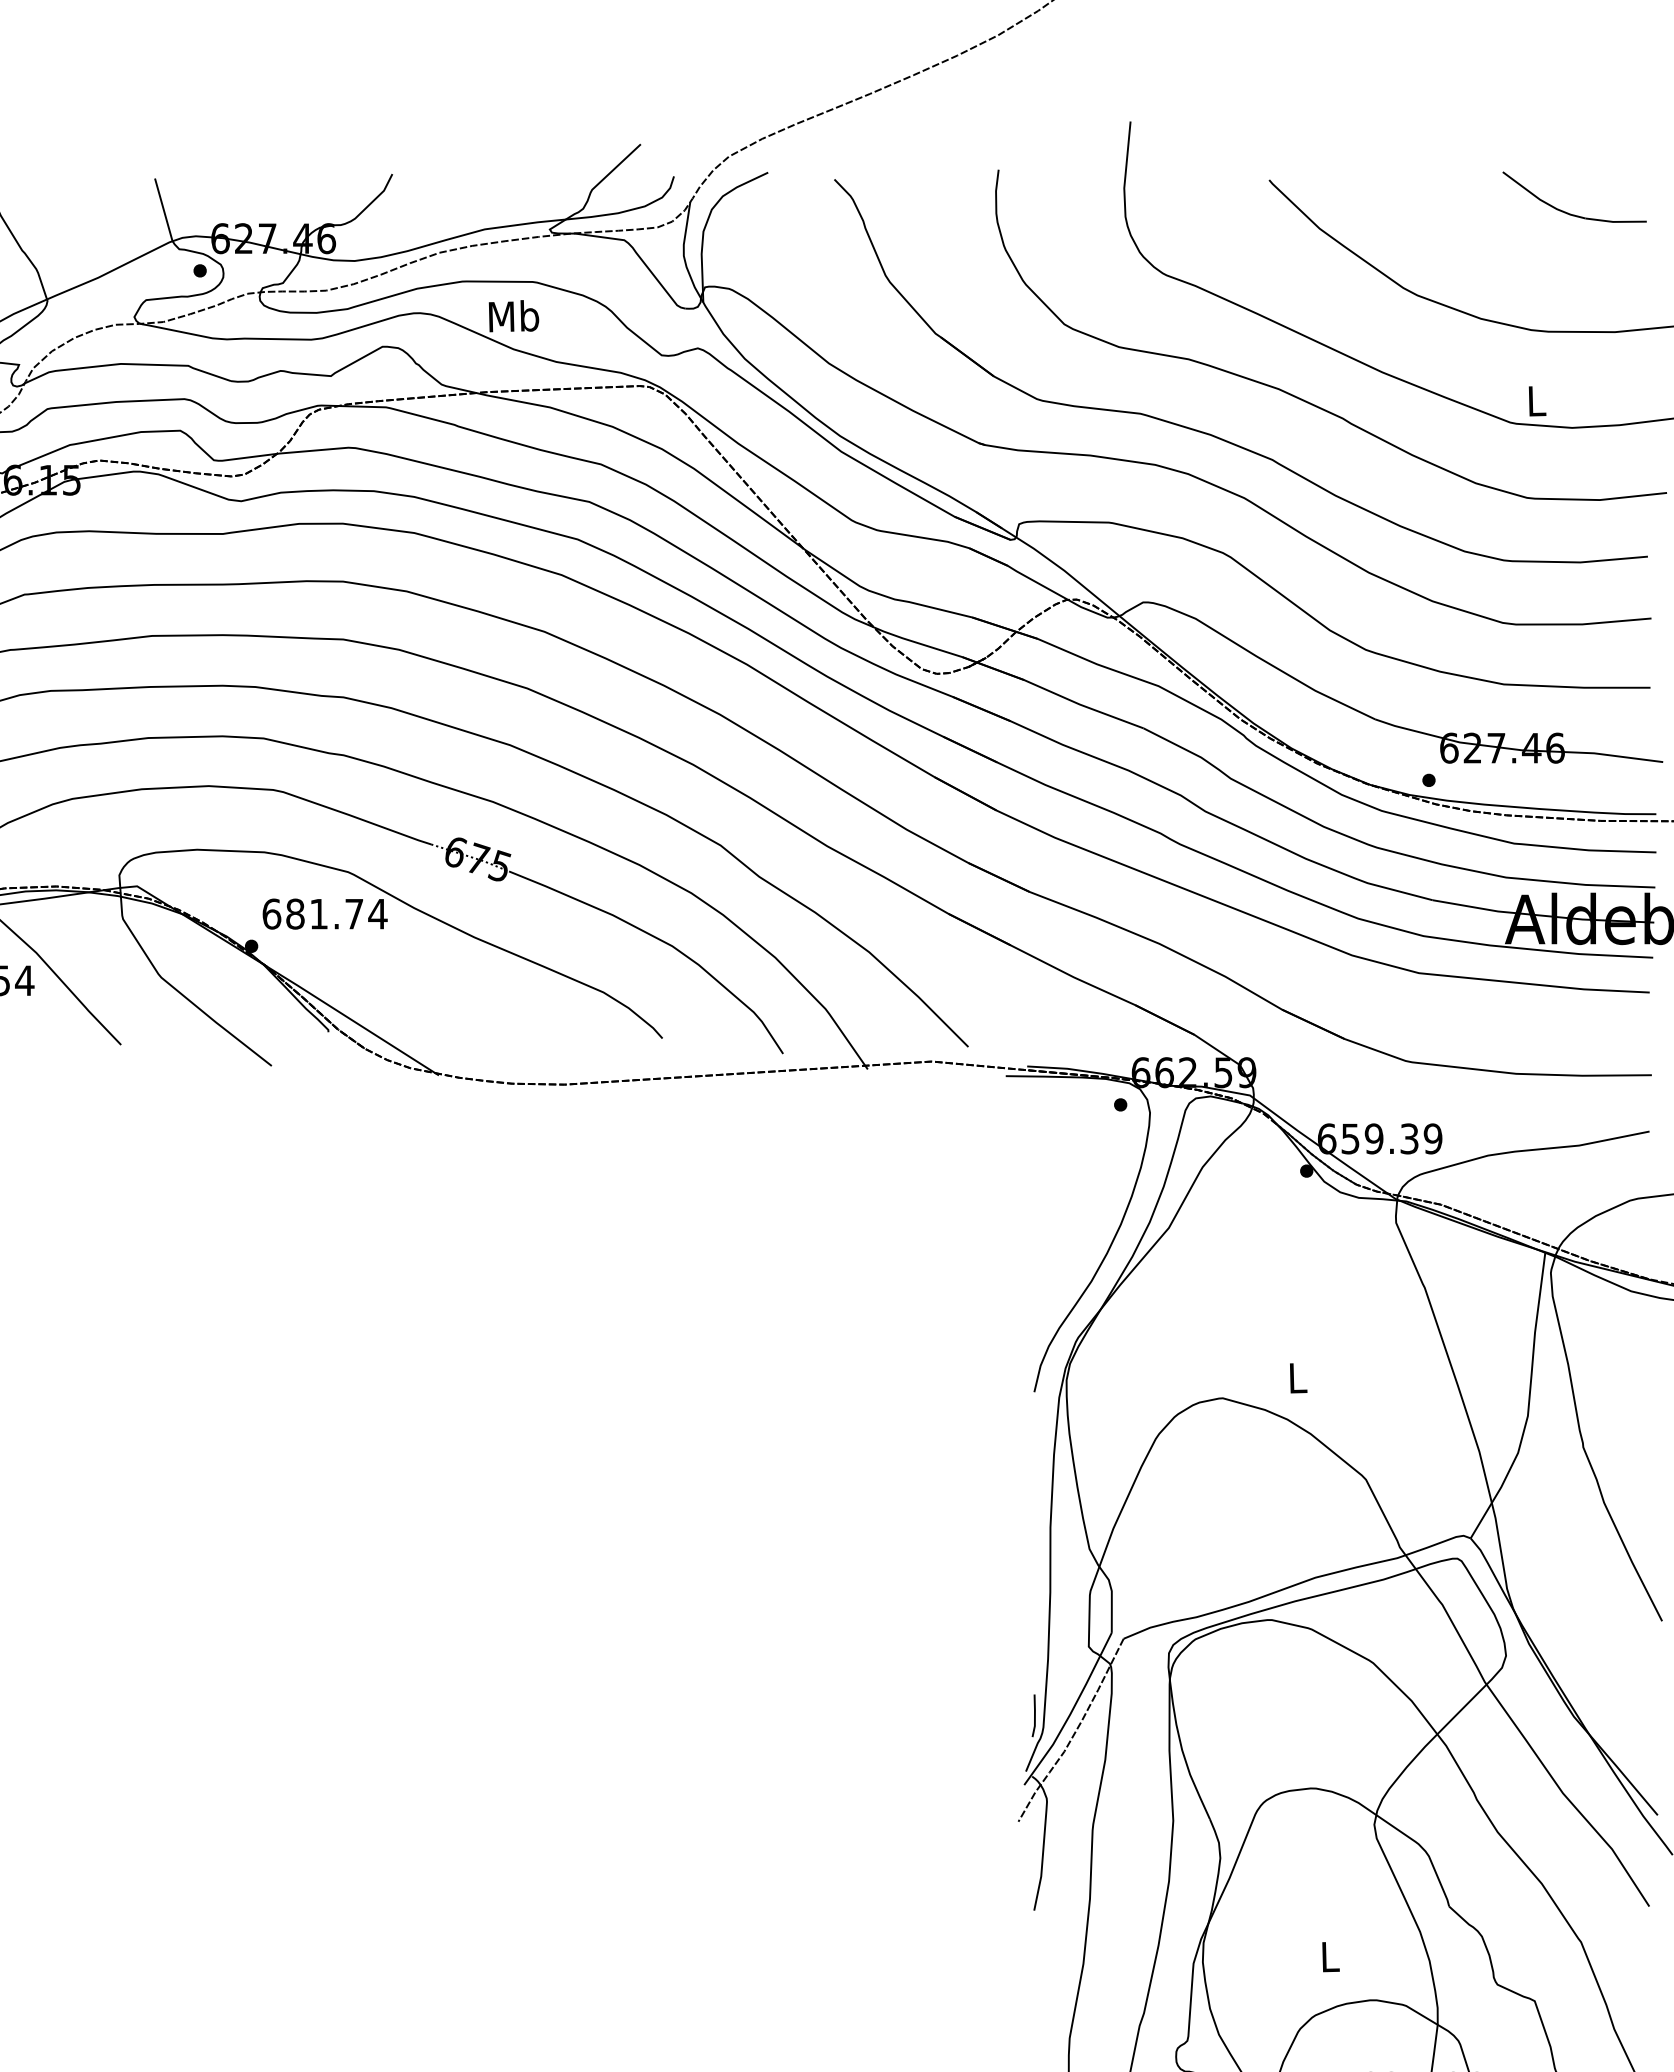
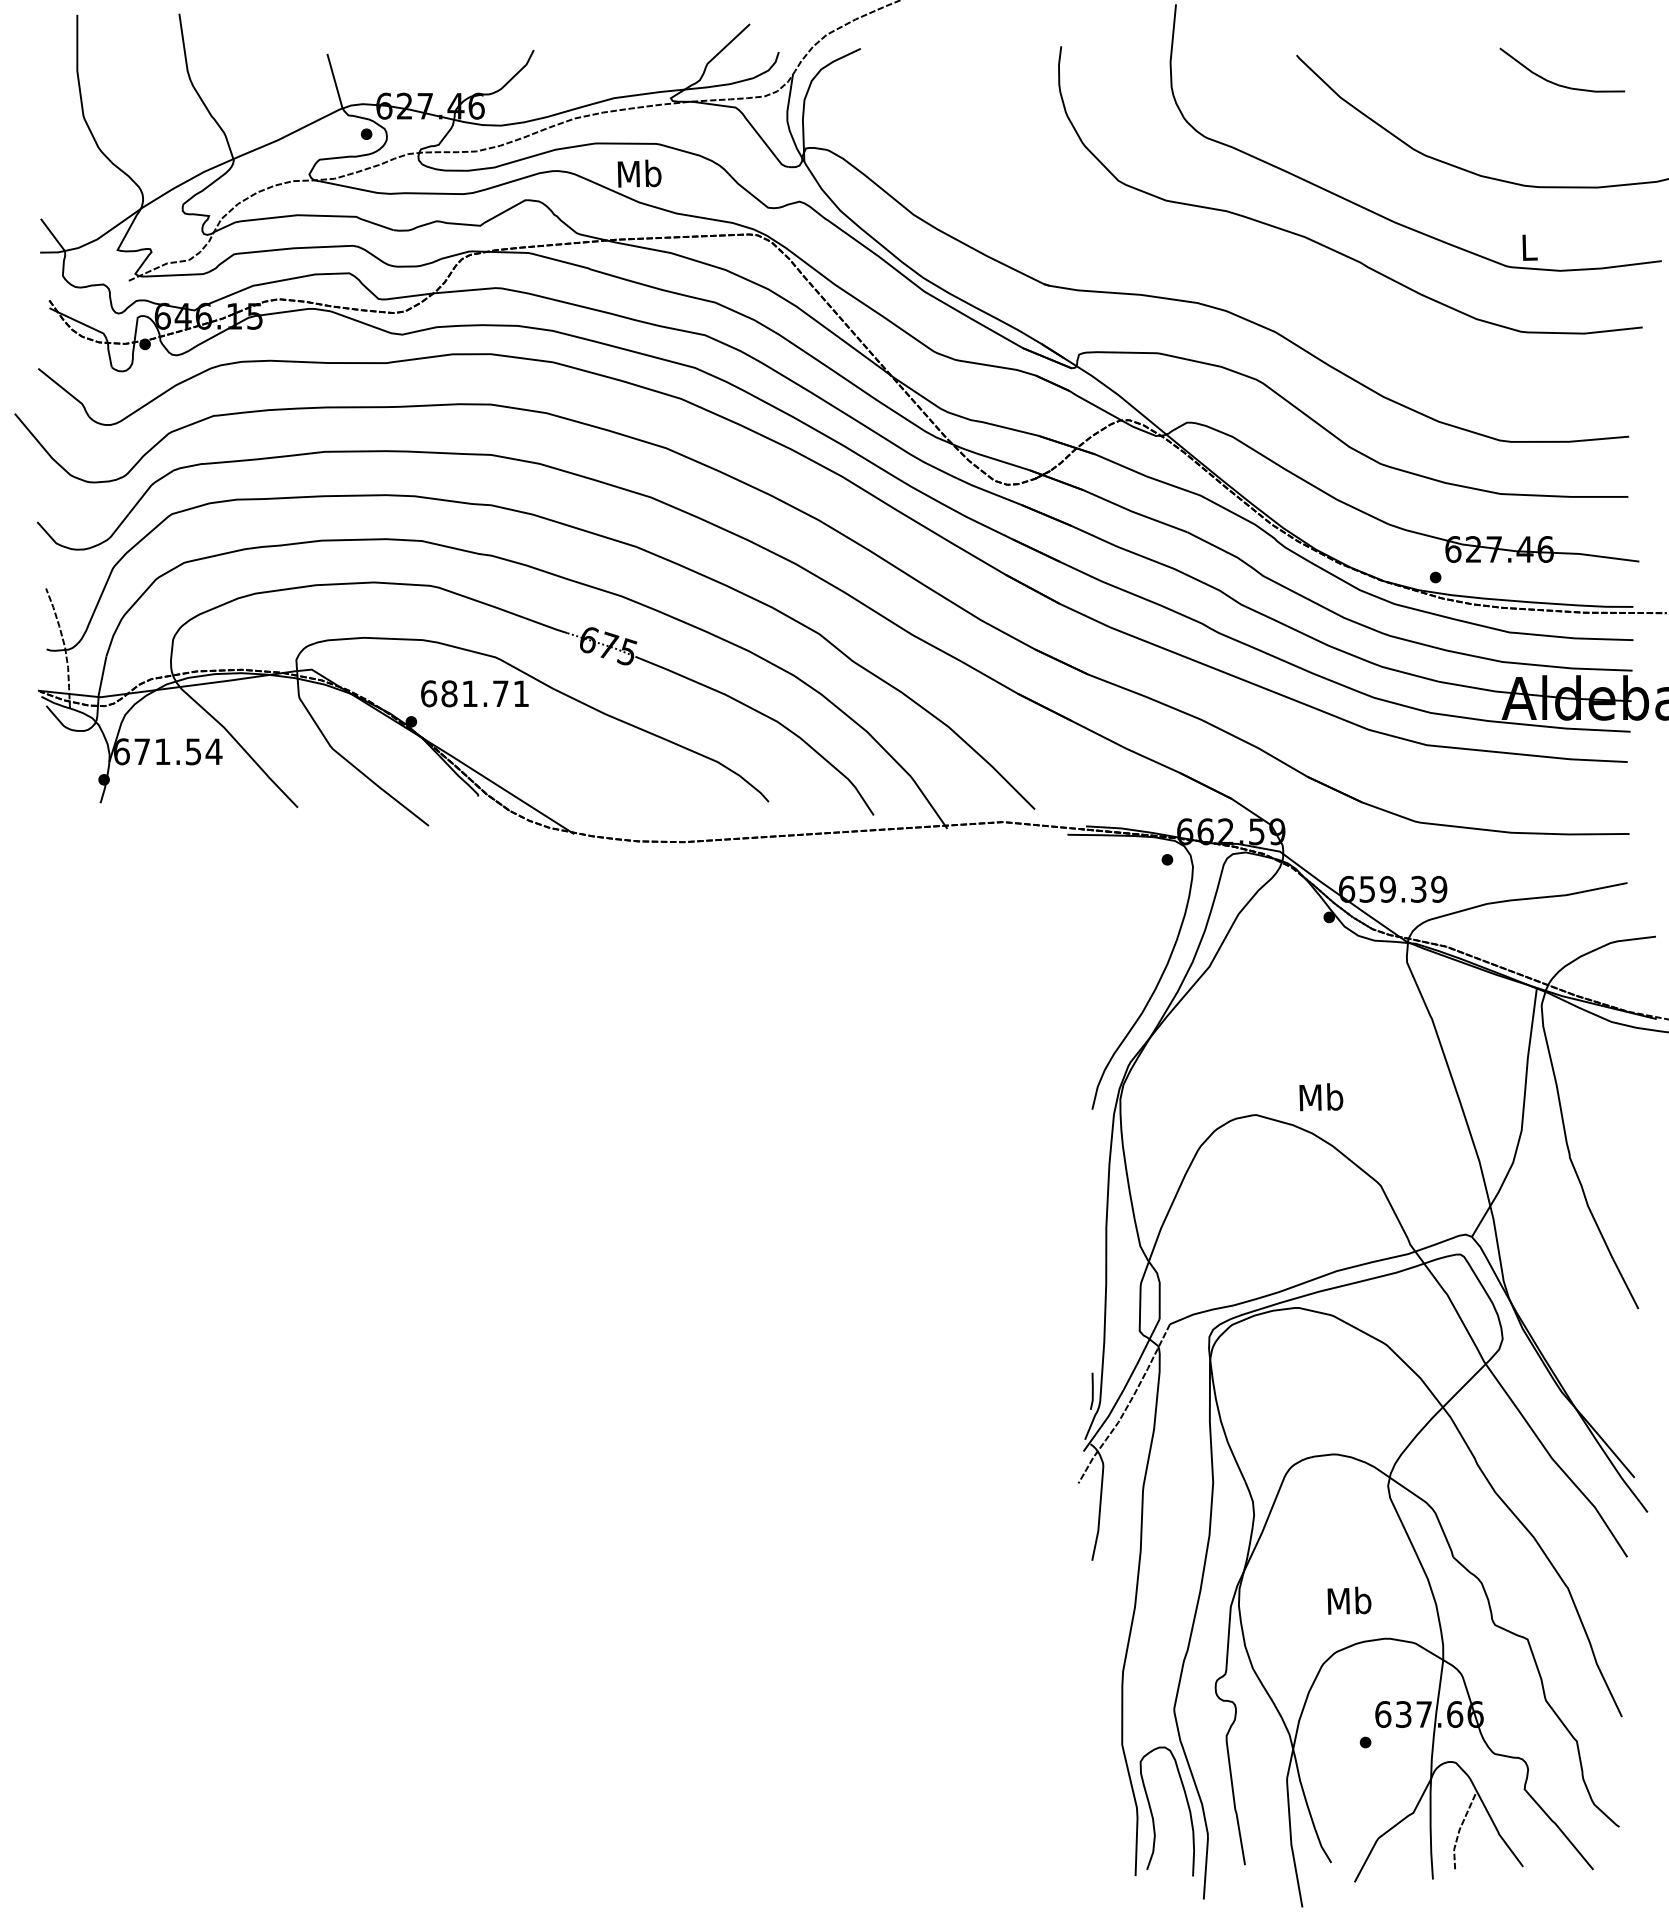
part: (1216, 435) -> (1250, 277), removed
text: (377, 913) -> (520, 693), 681.74 -> 681.71
text: (1297, 1378) -> (1321, 1097), L -> Mb
text: (1329, 1956) -> (1349, 1600), L -> Mb

